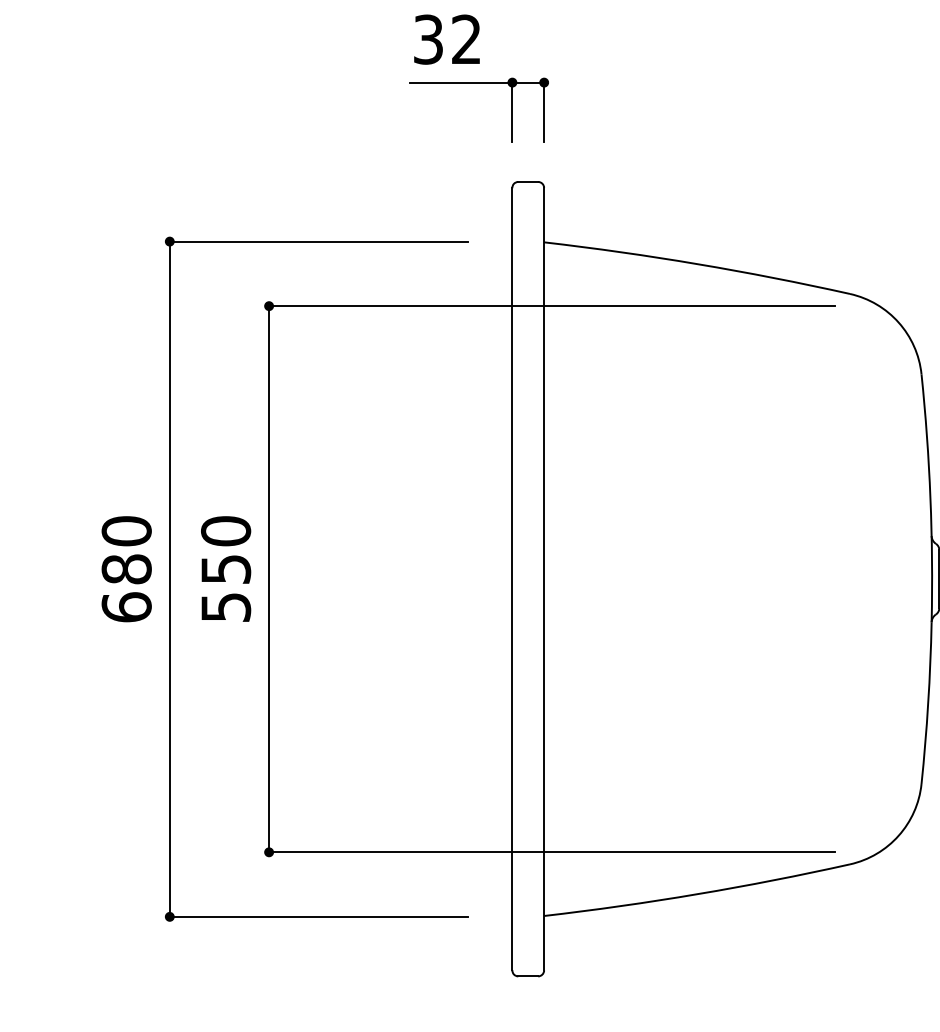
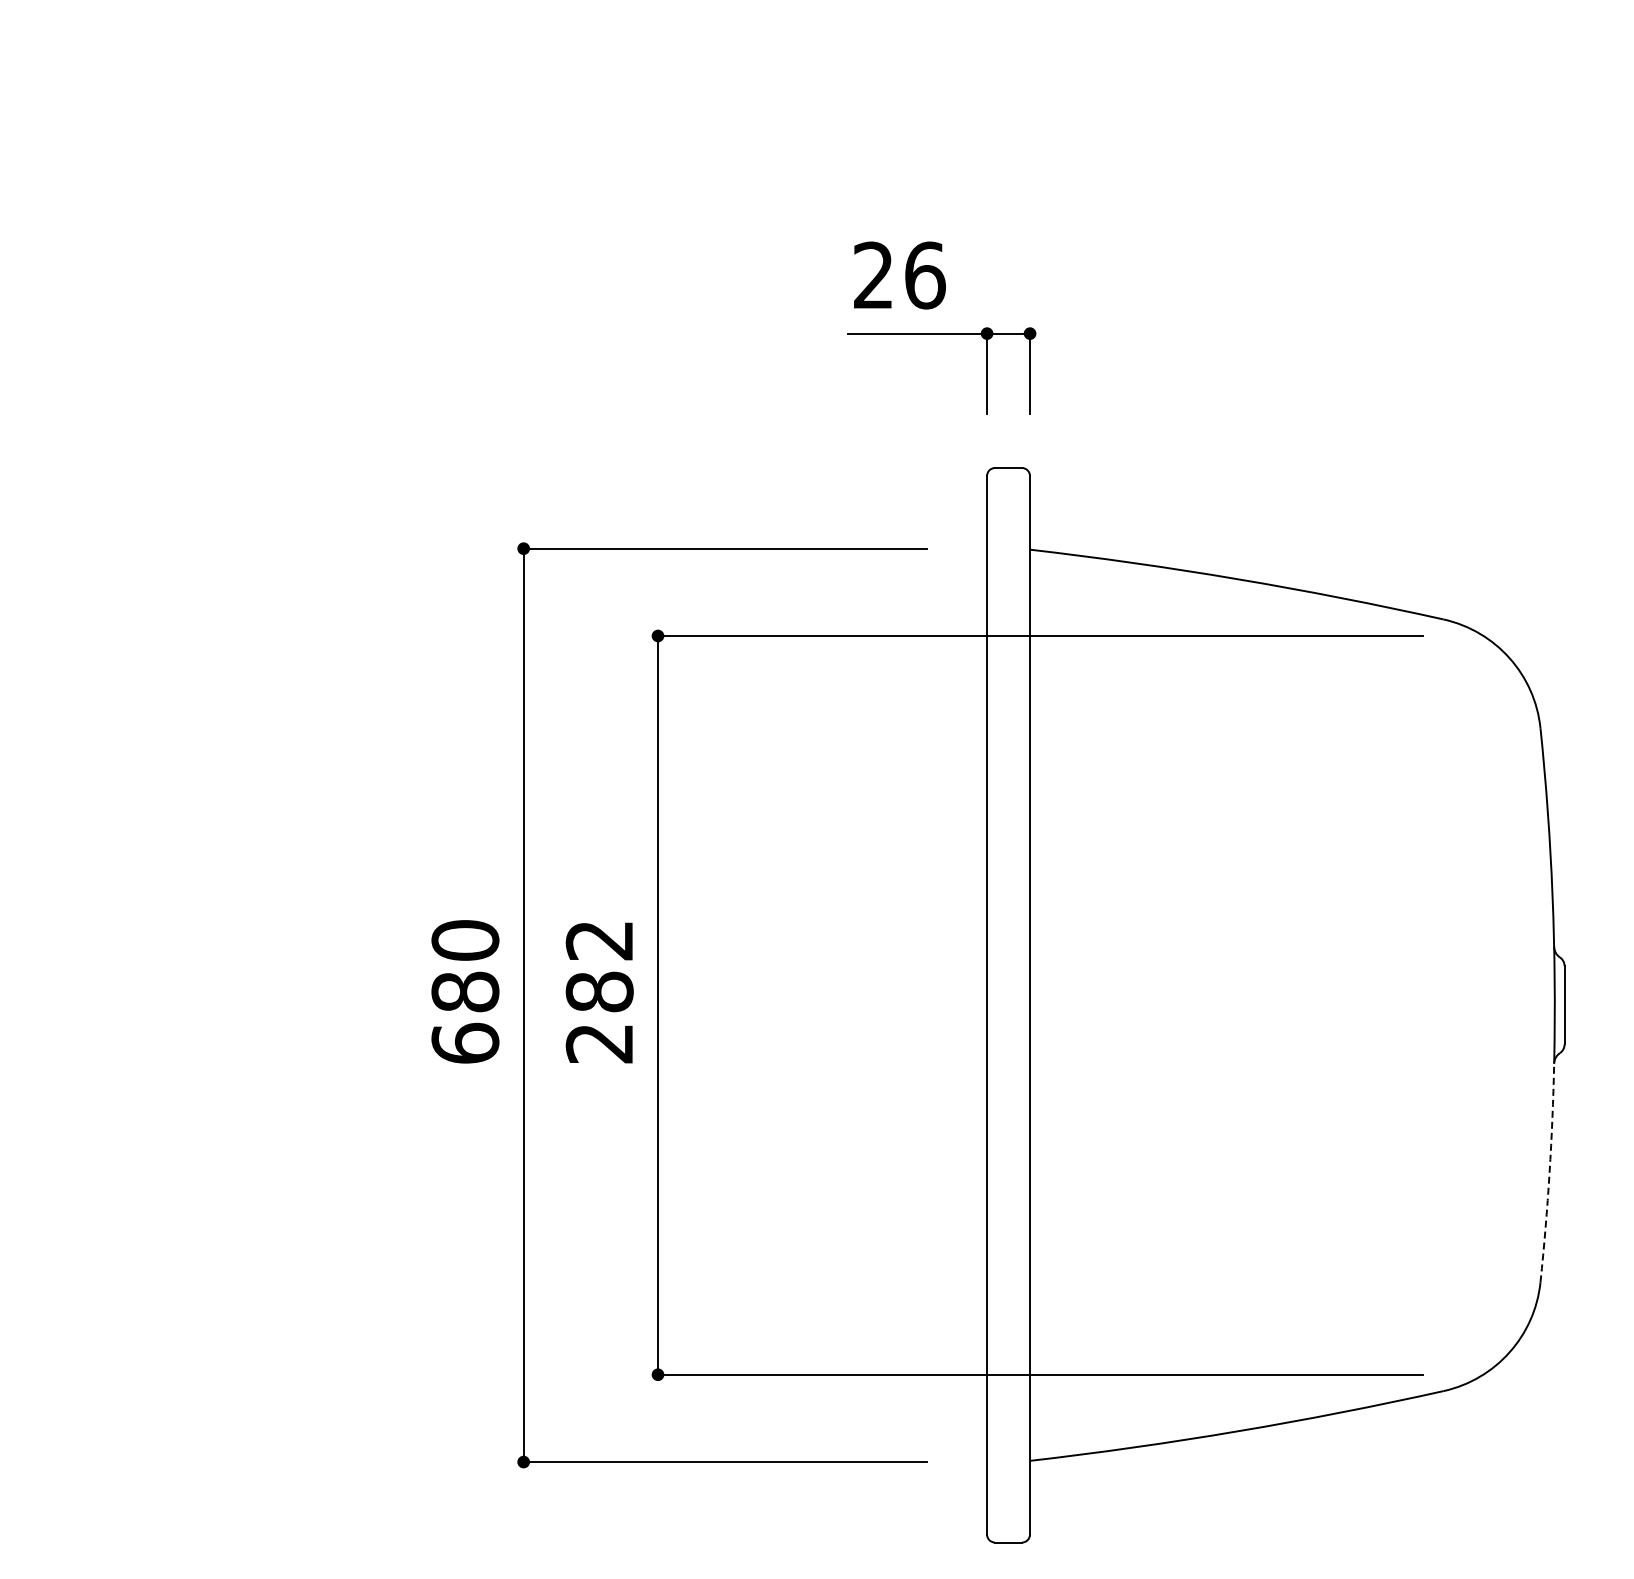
text: (447, 39) -> (899, 275), 32 -> 26
text: (225, 568) -> (599, 991), 550 -> 282
arc: (928, 703) -> (1549, 1173), solid -> dashed

